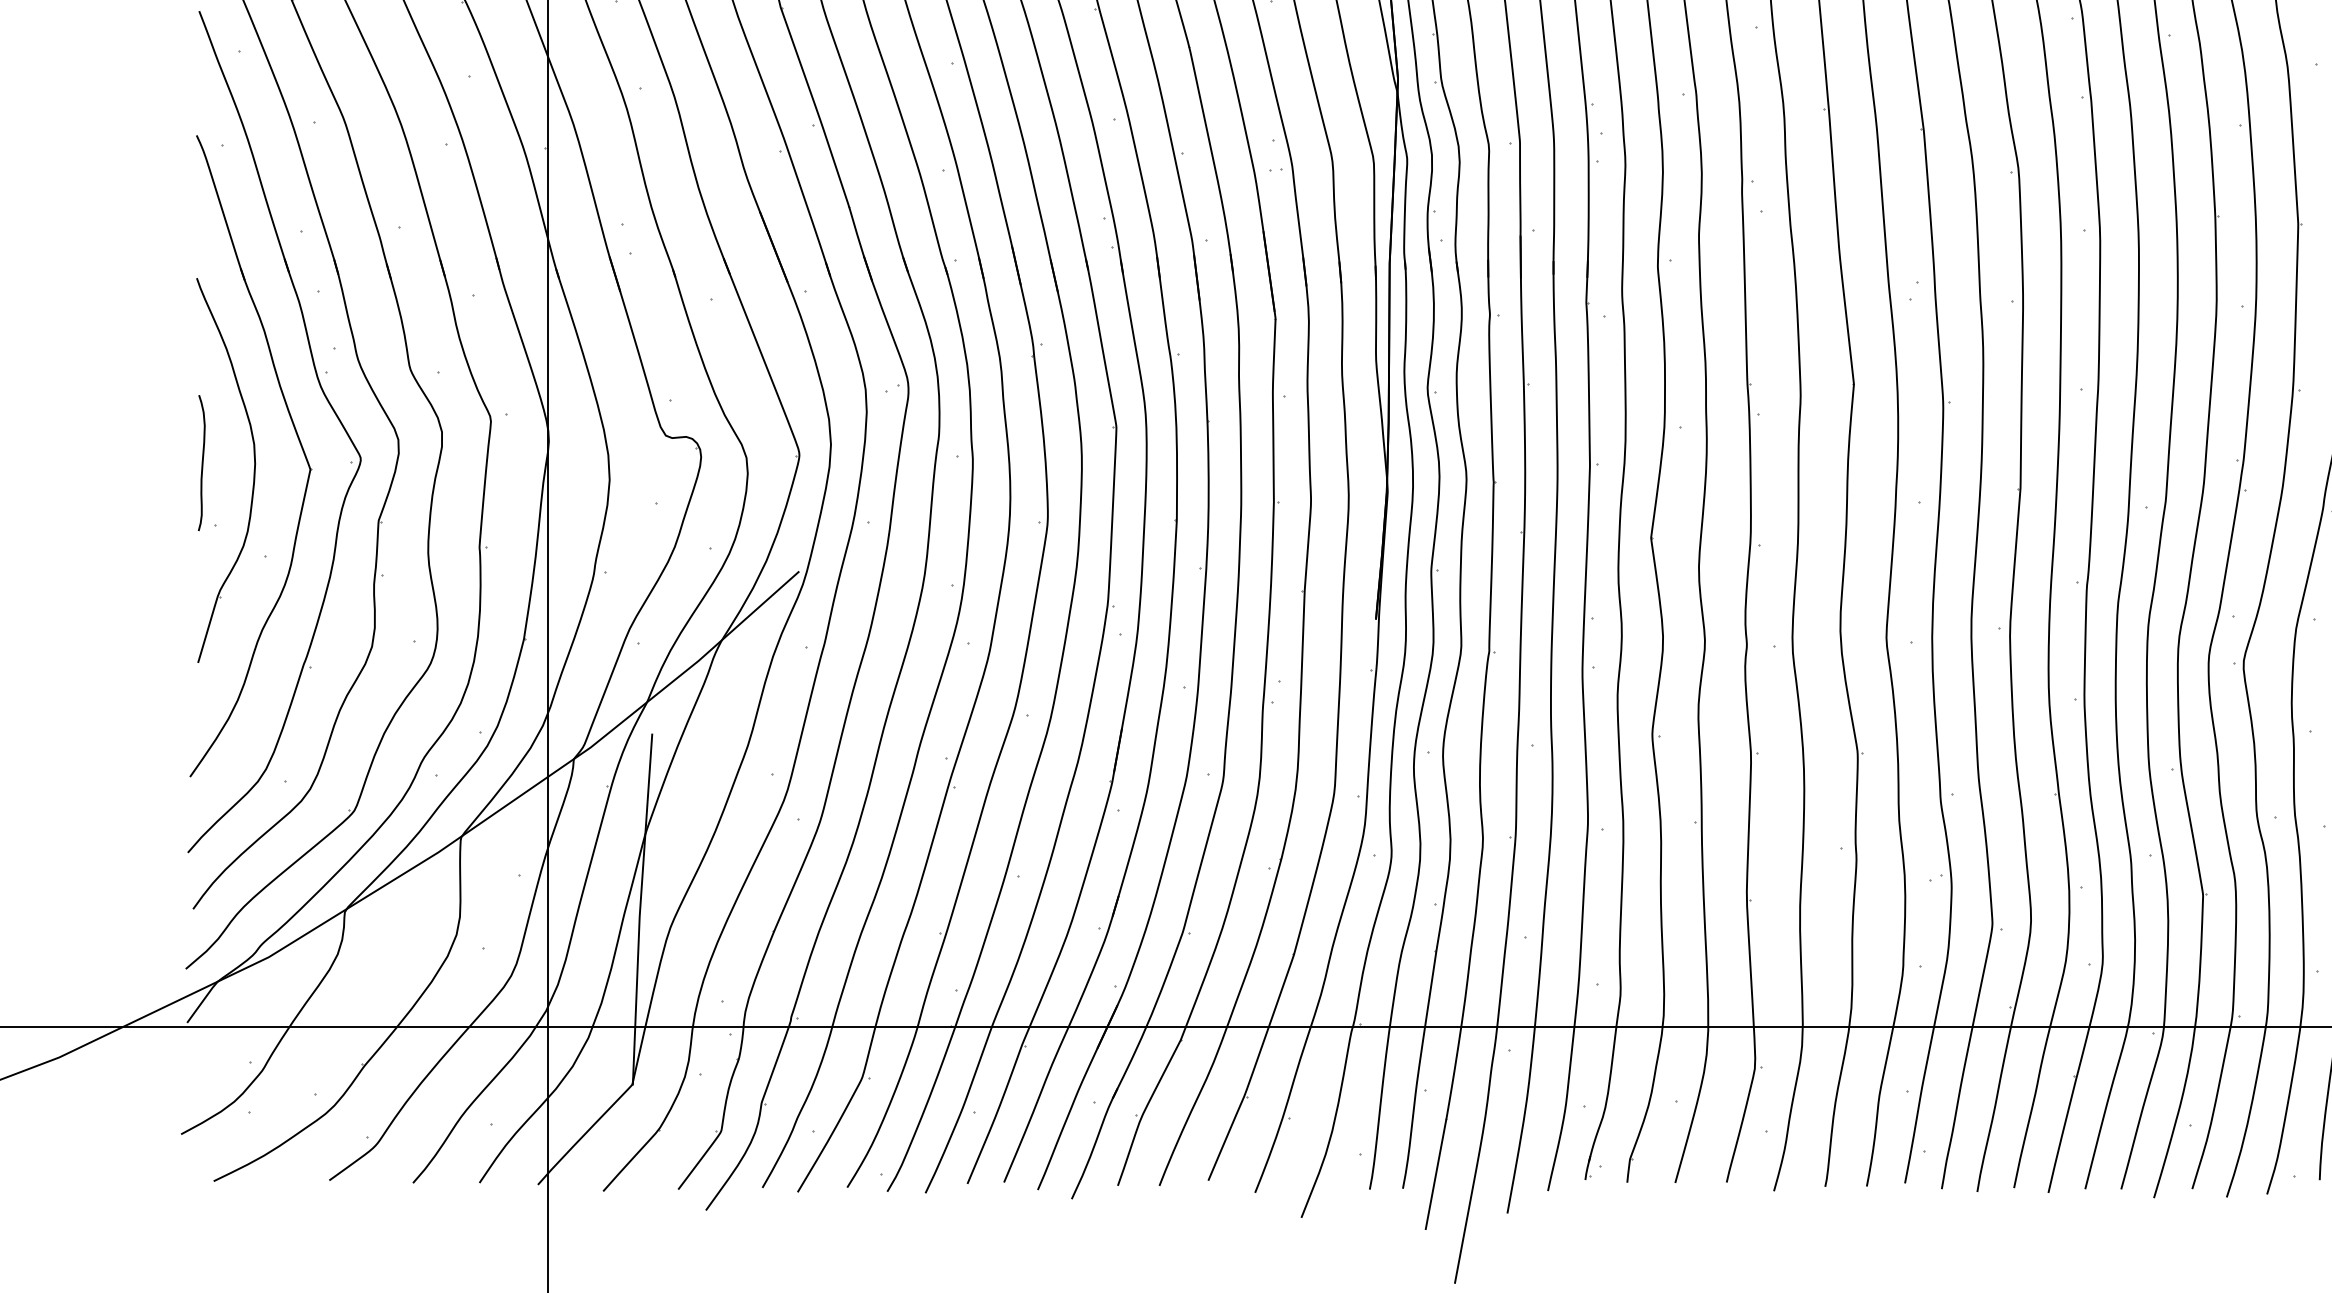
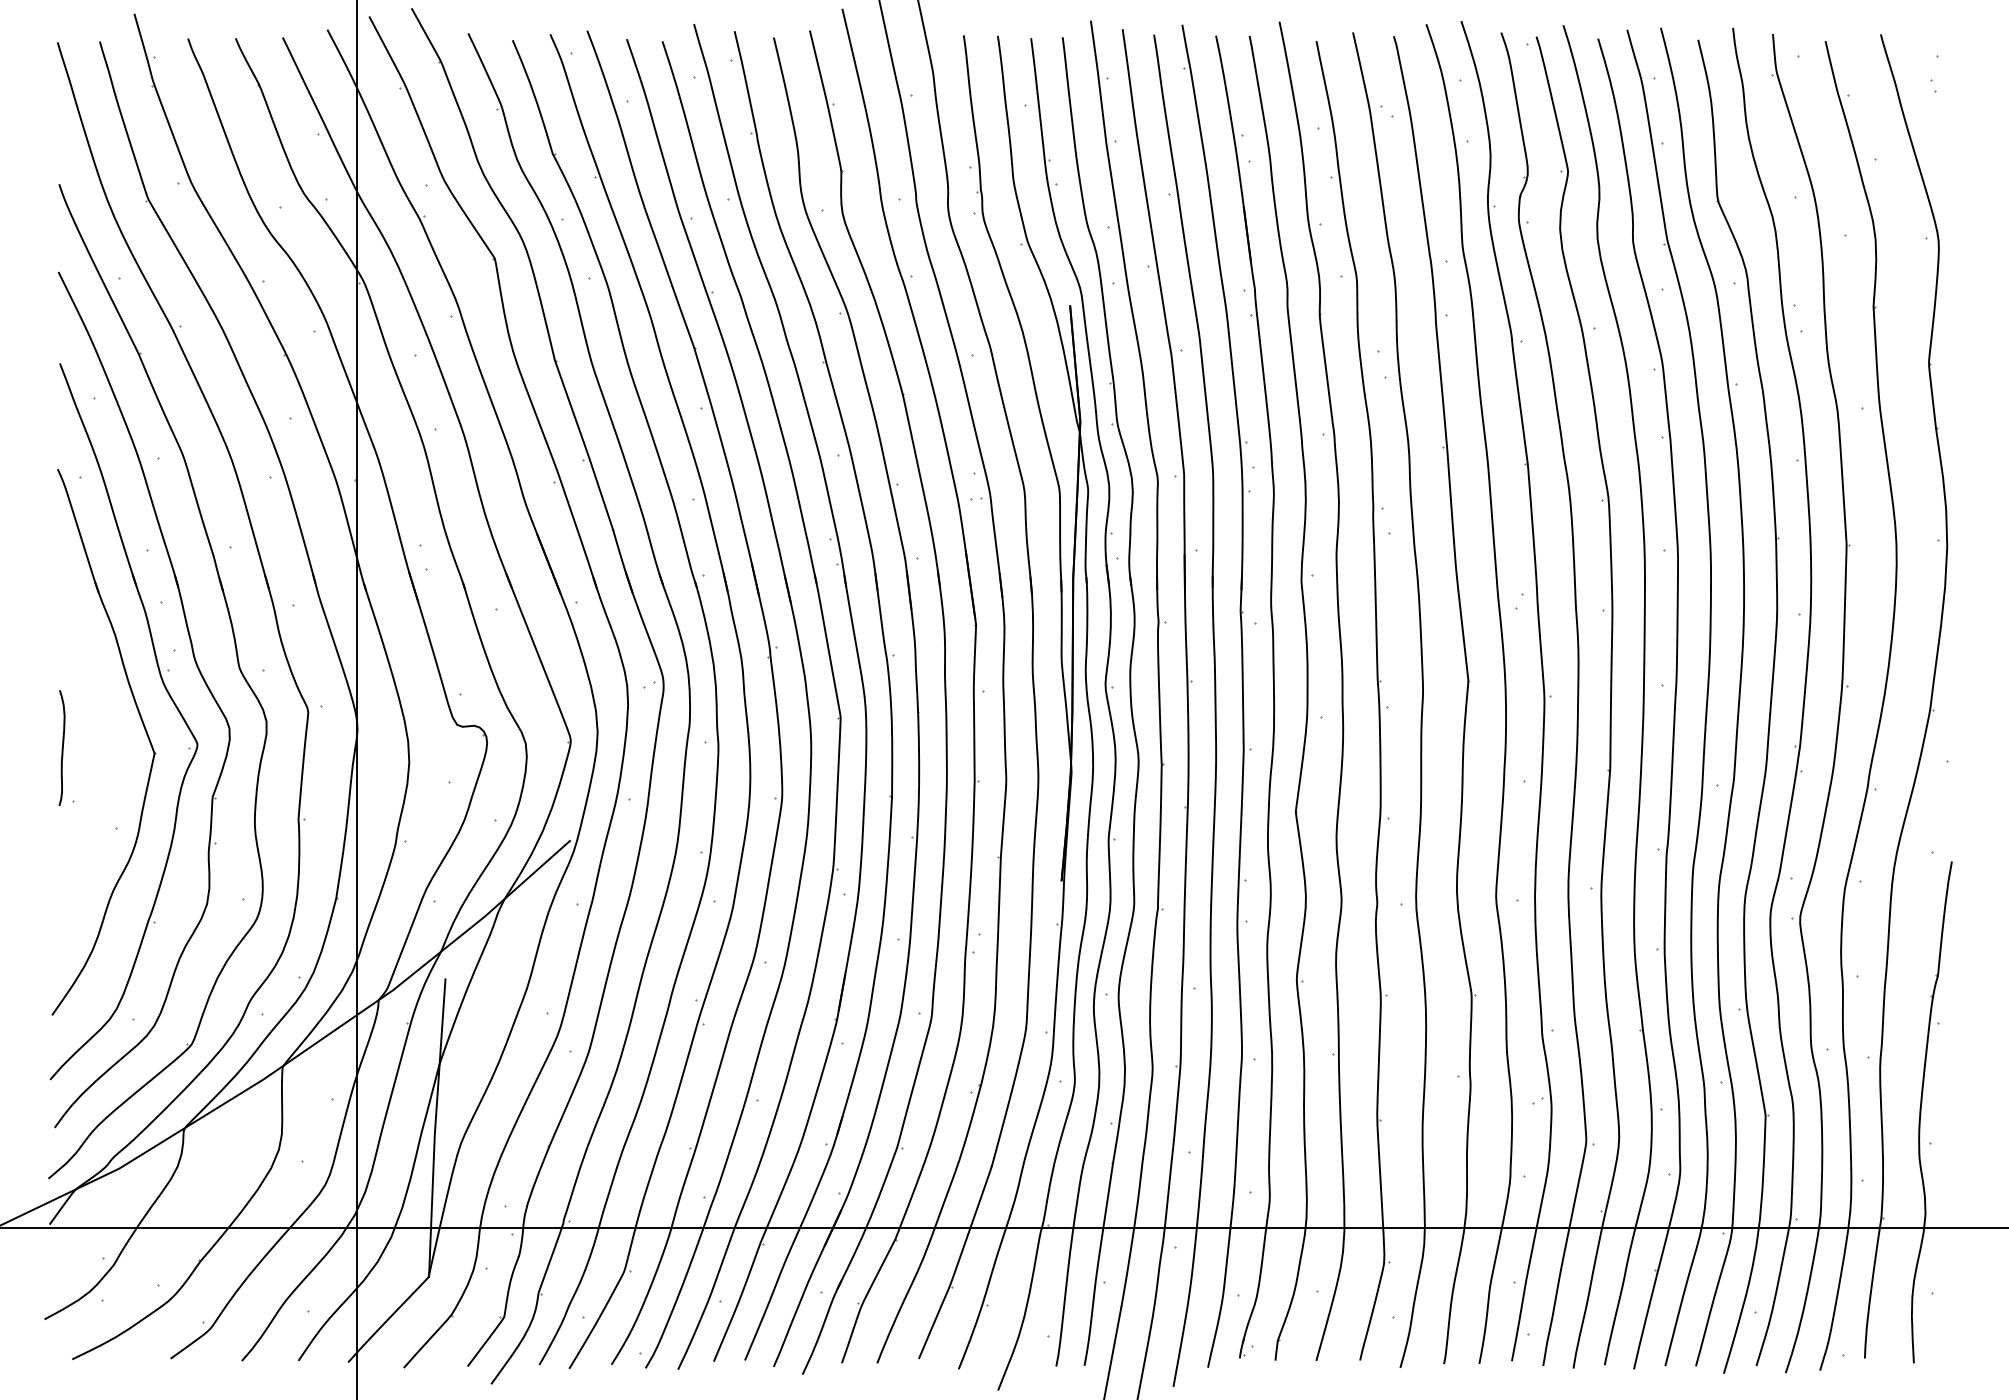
part: (253, 470) -> (106, 754), removed

